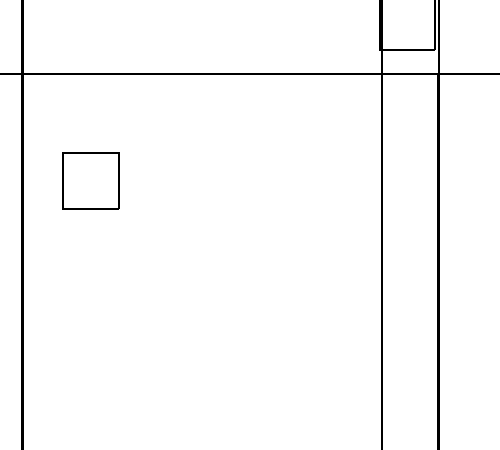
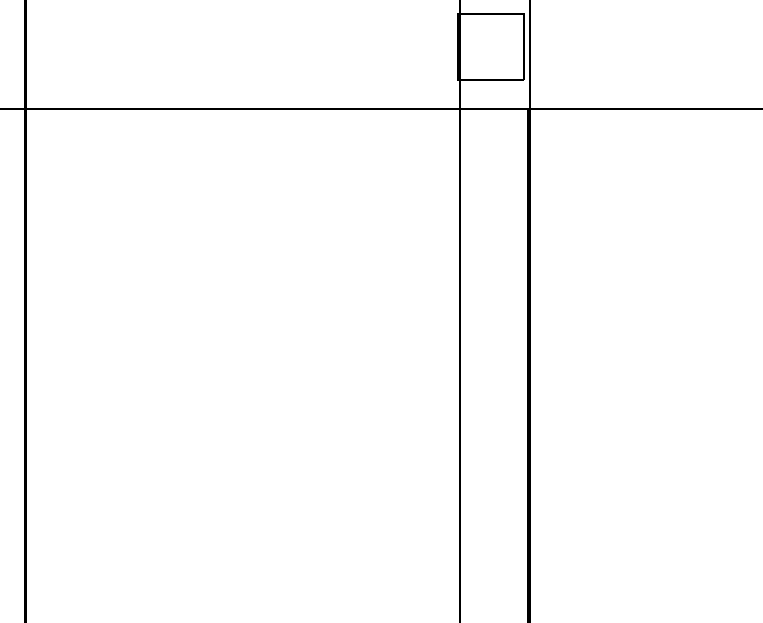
part: (90, 180) -> (107, 237), removed

